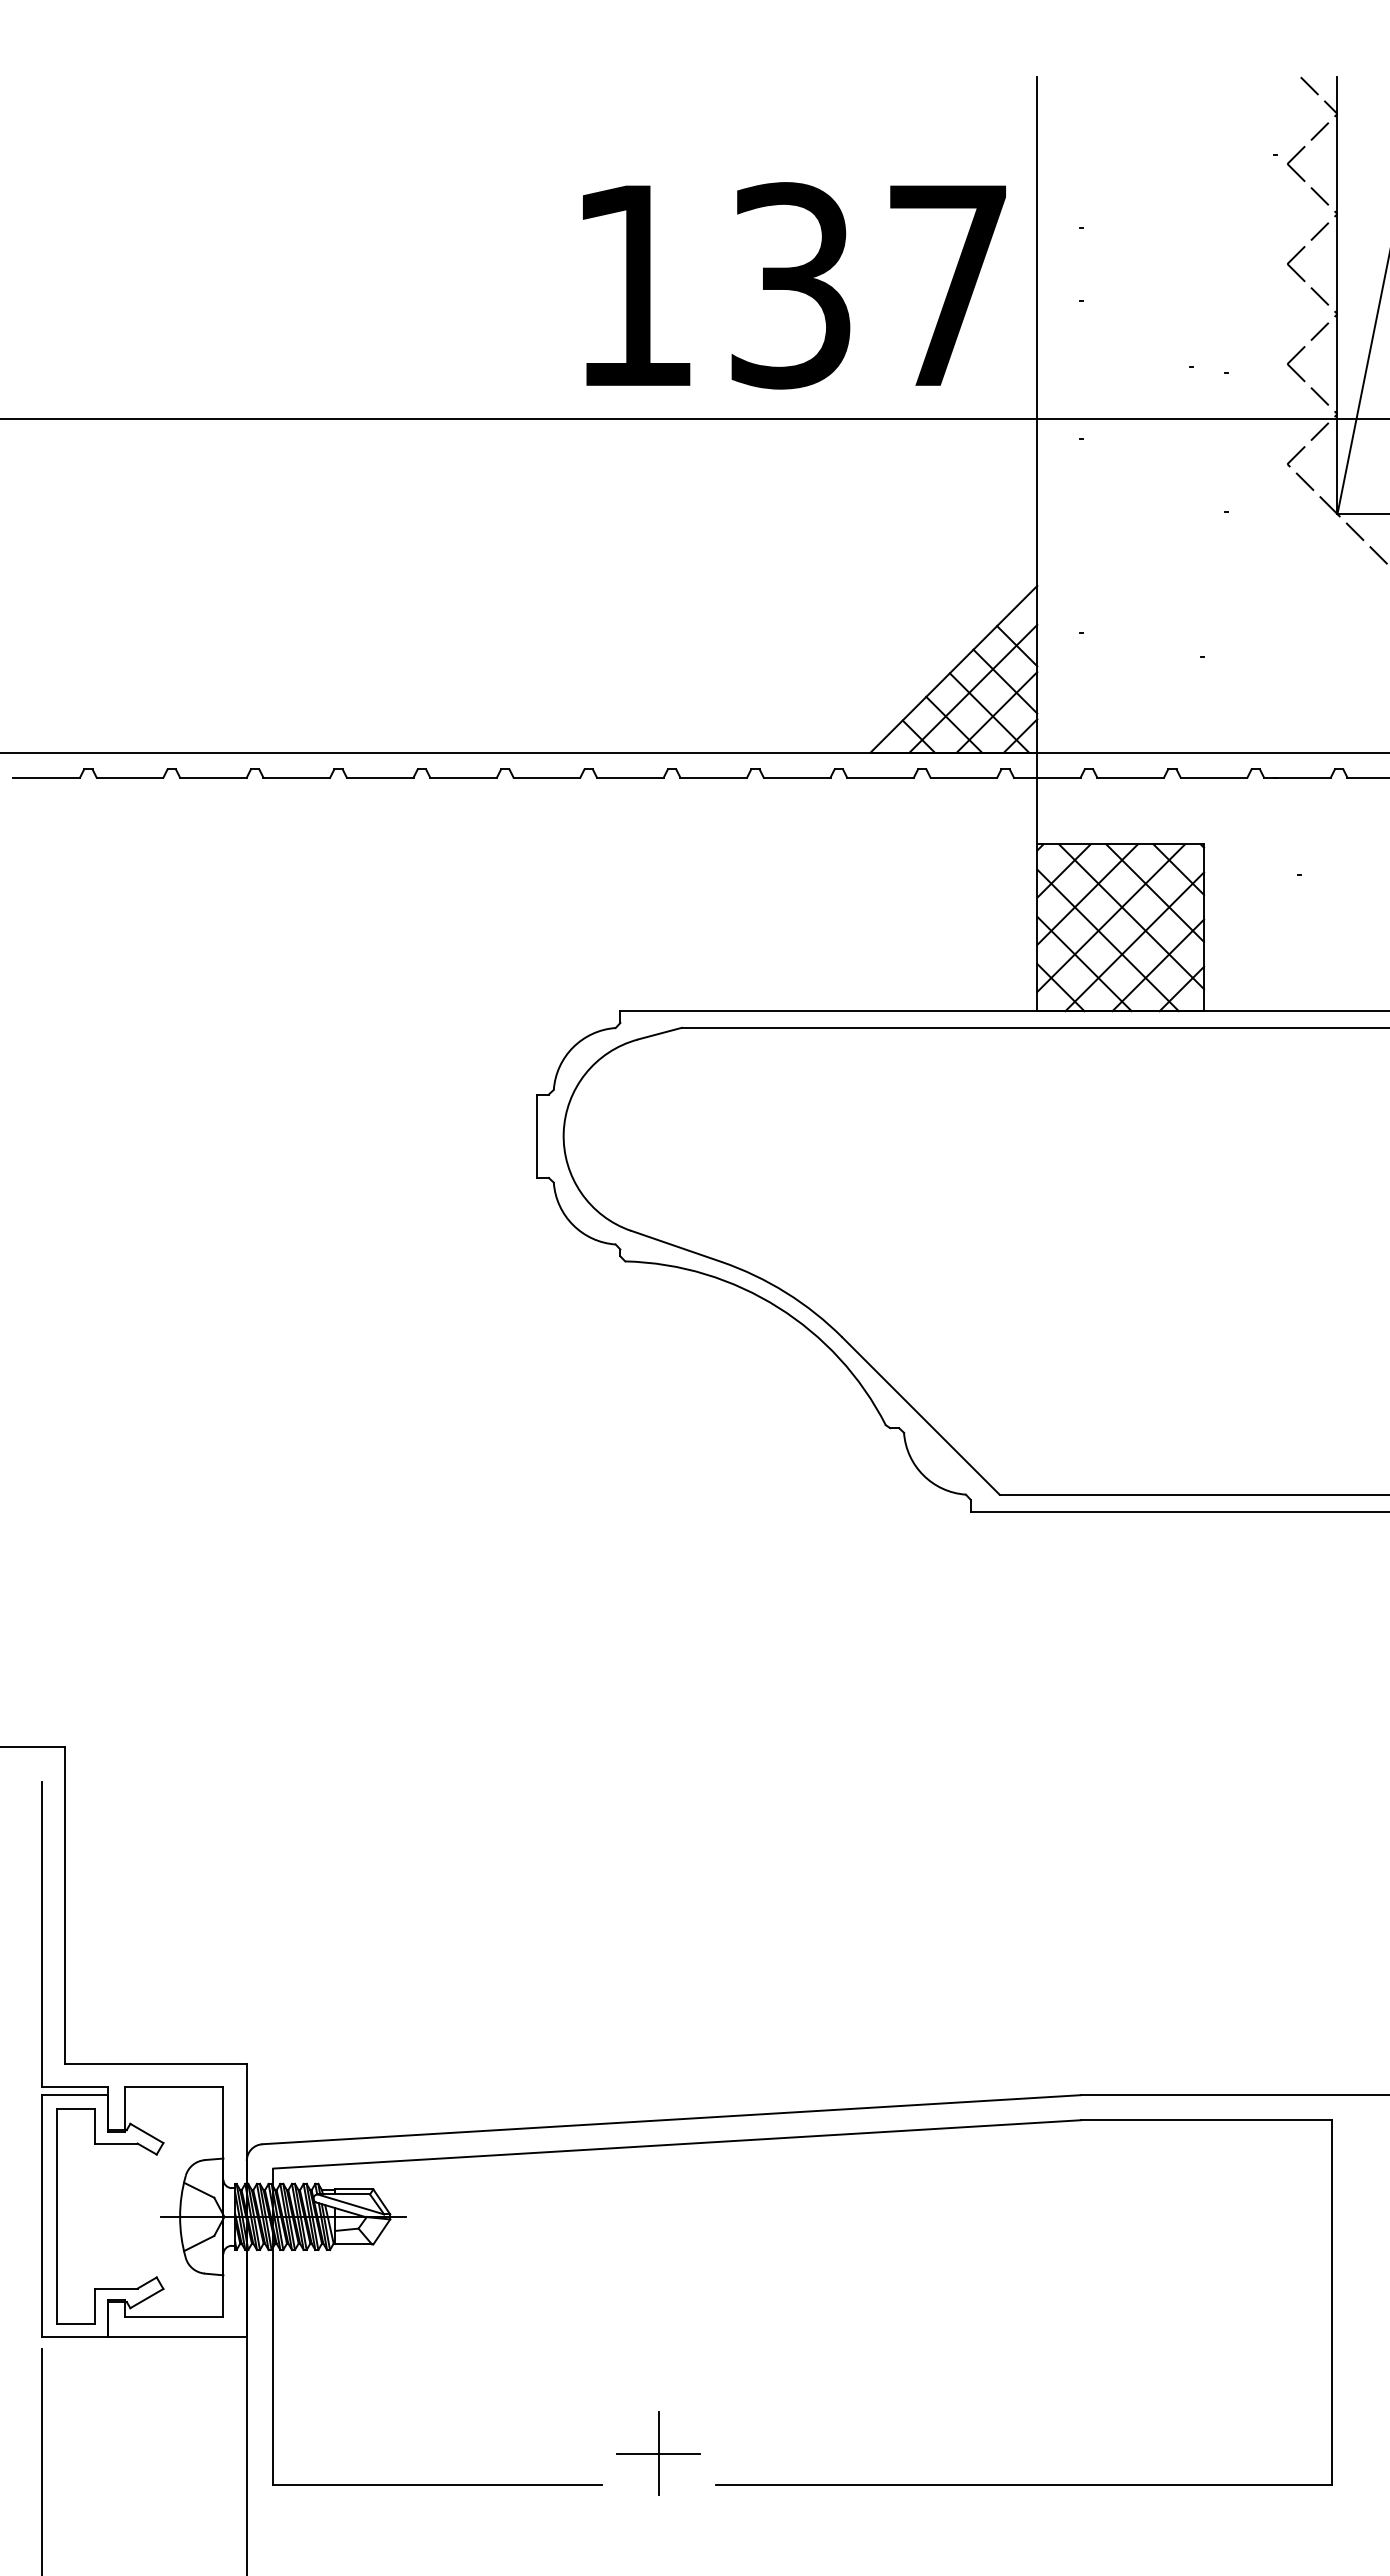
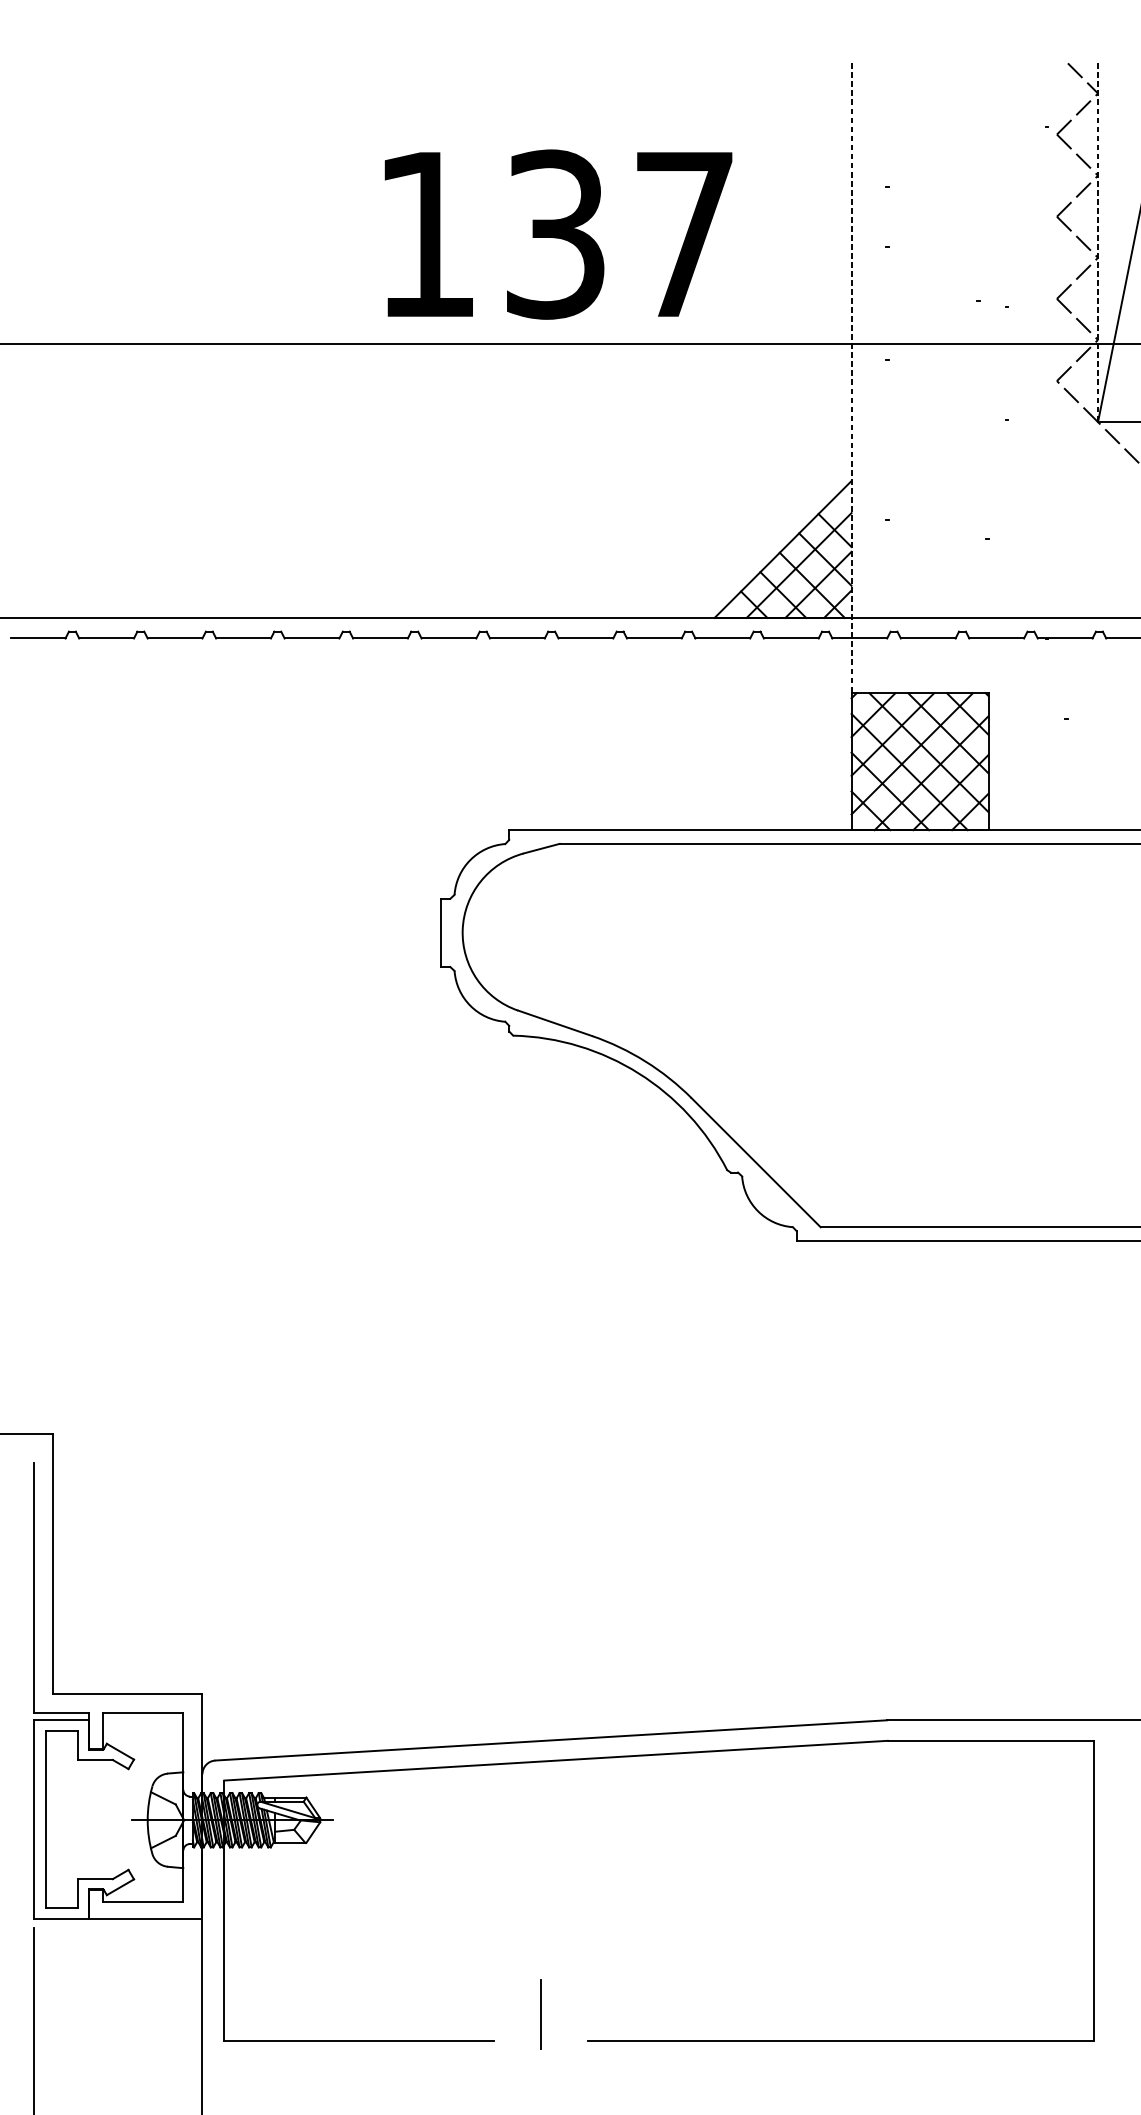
text: (794, 285) -> (558, 234), moved
line: (1337, 296) -> (1098, 243), solid -> dashed
line: (1037, 460) -> (851, 378), solid -> dashed
line: (658, 2453) -> (540, 2014), removed

